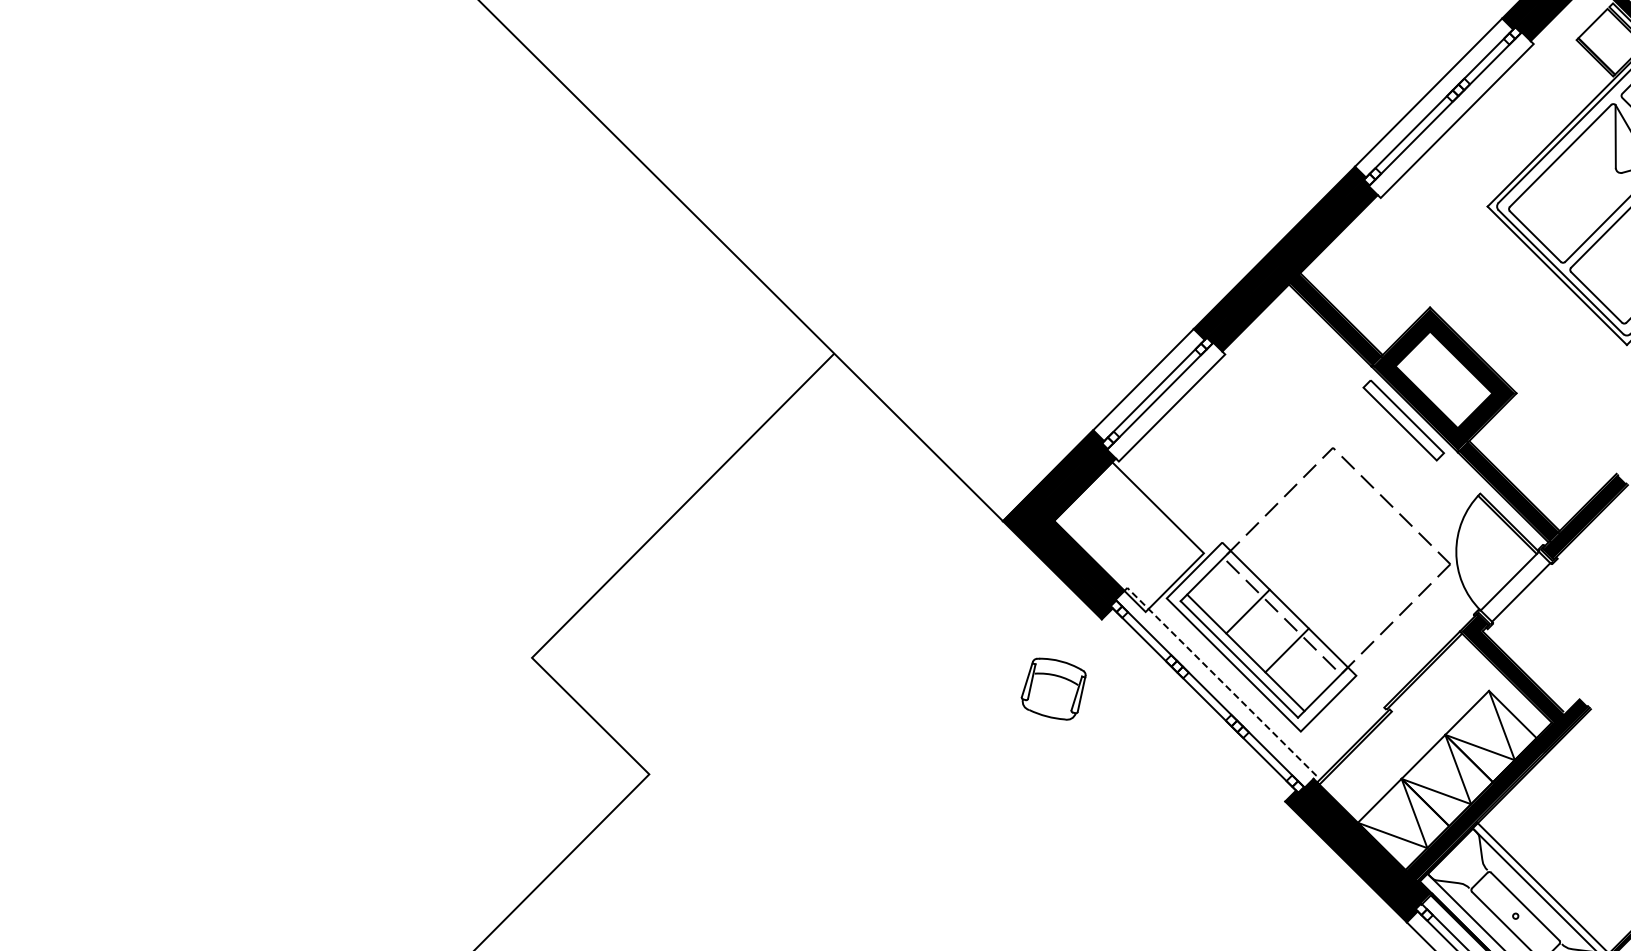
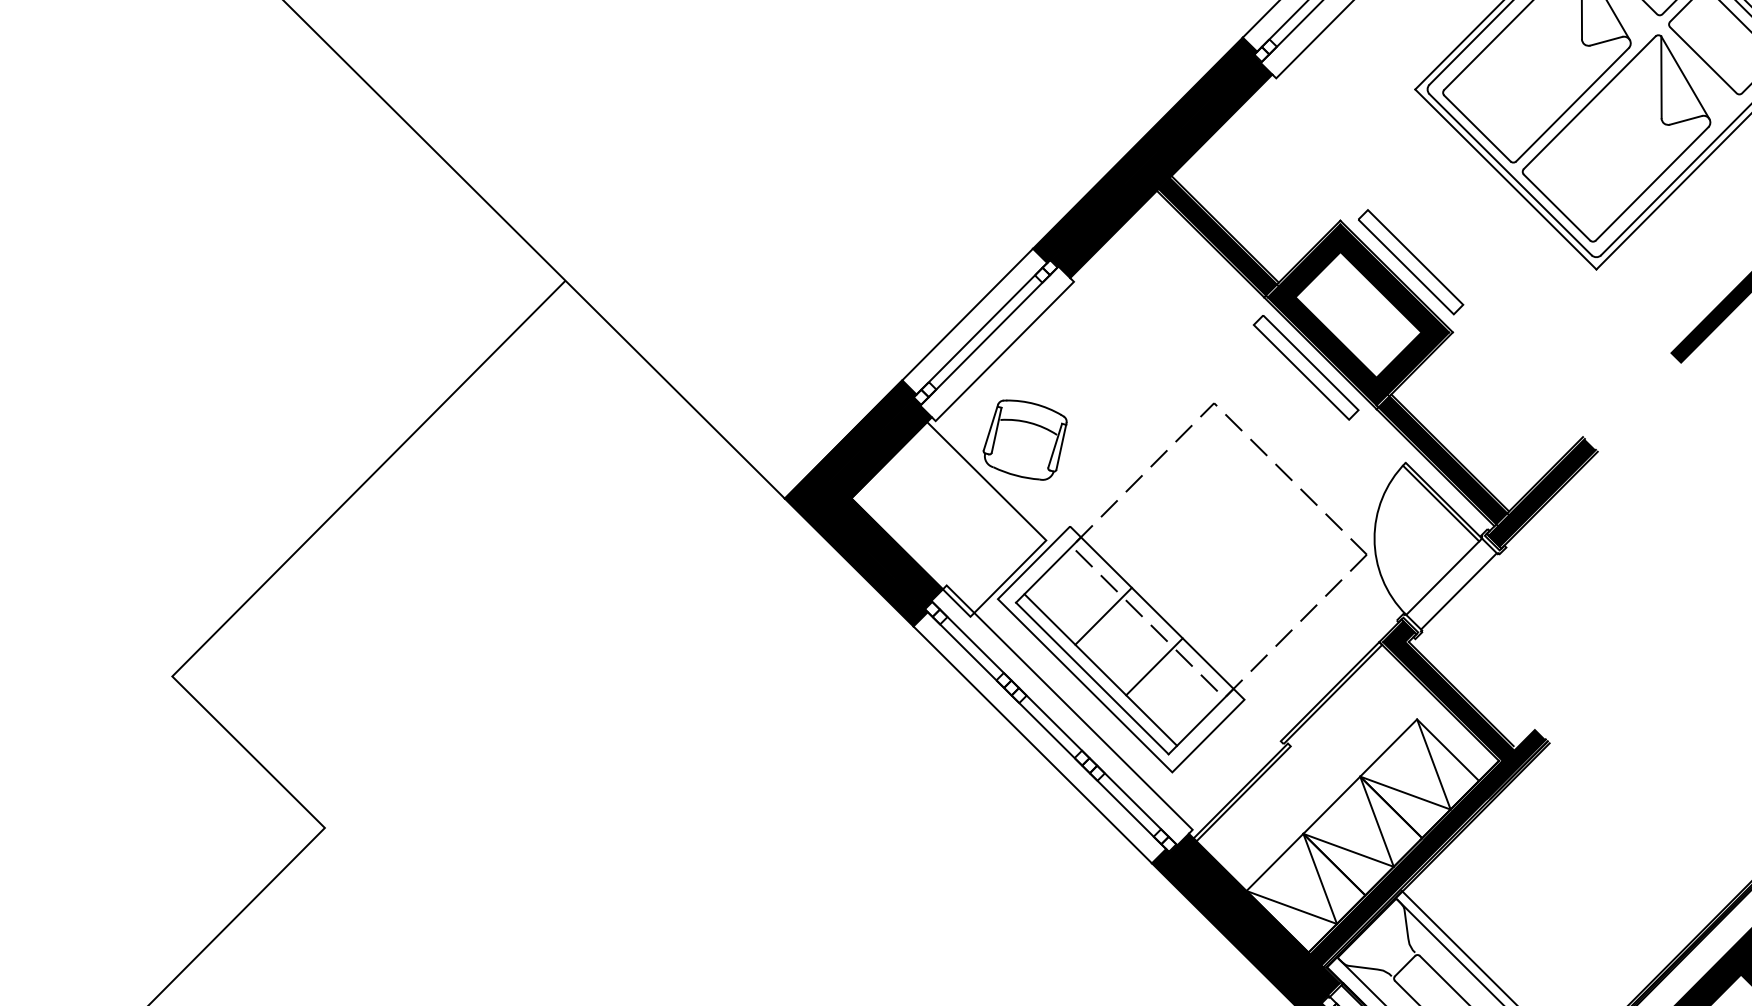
part: (1484, 339) -> (1411, 262), added
line: (1222, 682) -> (1070, 708), dashed -> solid
part: (1053, 688) -> (1024, 439), moved
line: (1193, 710) -> (1032, 744), added

